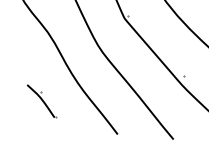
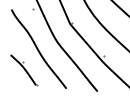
part: (42, 101) -> (24, 70), size x1.67

